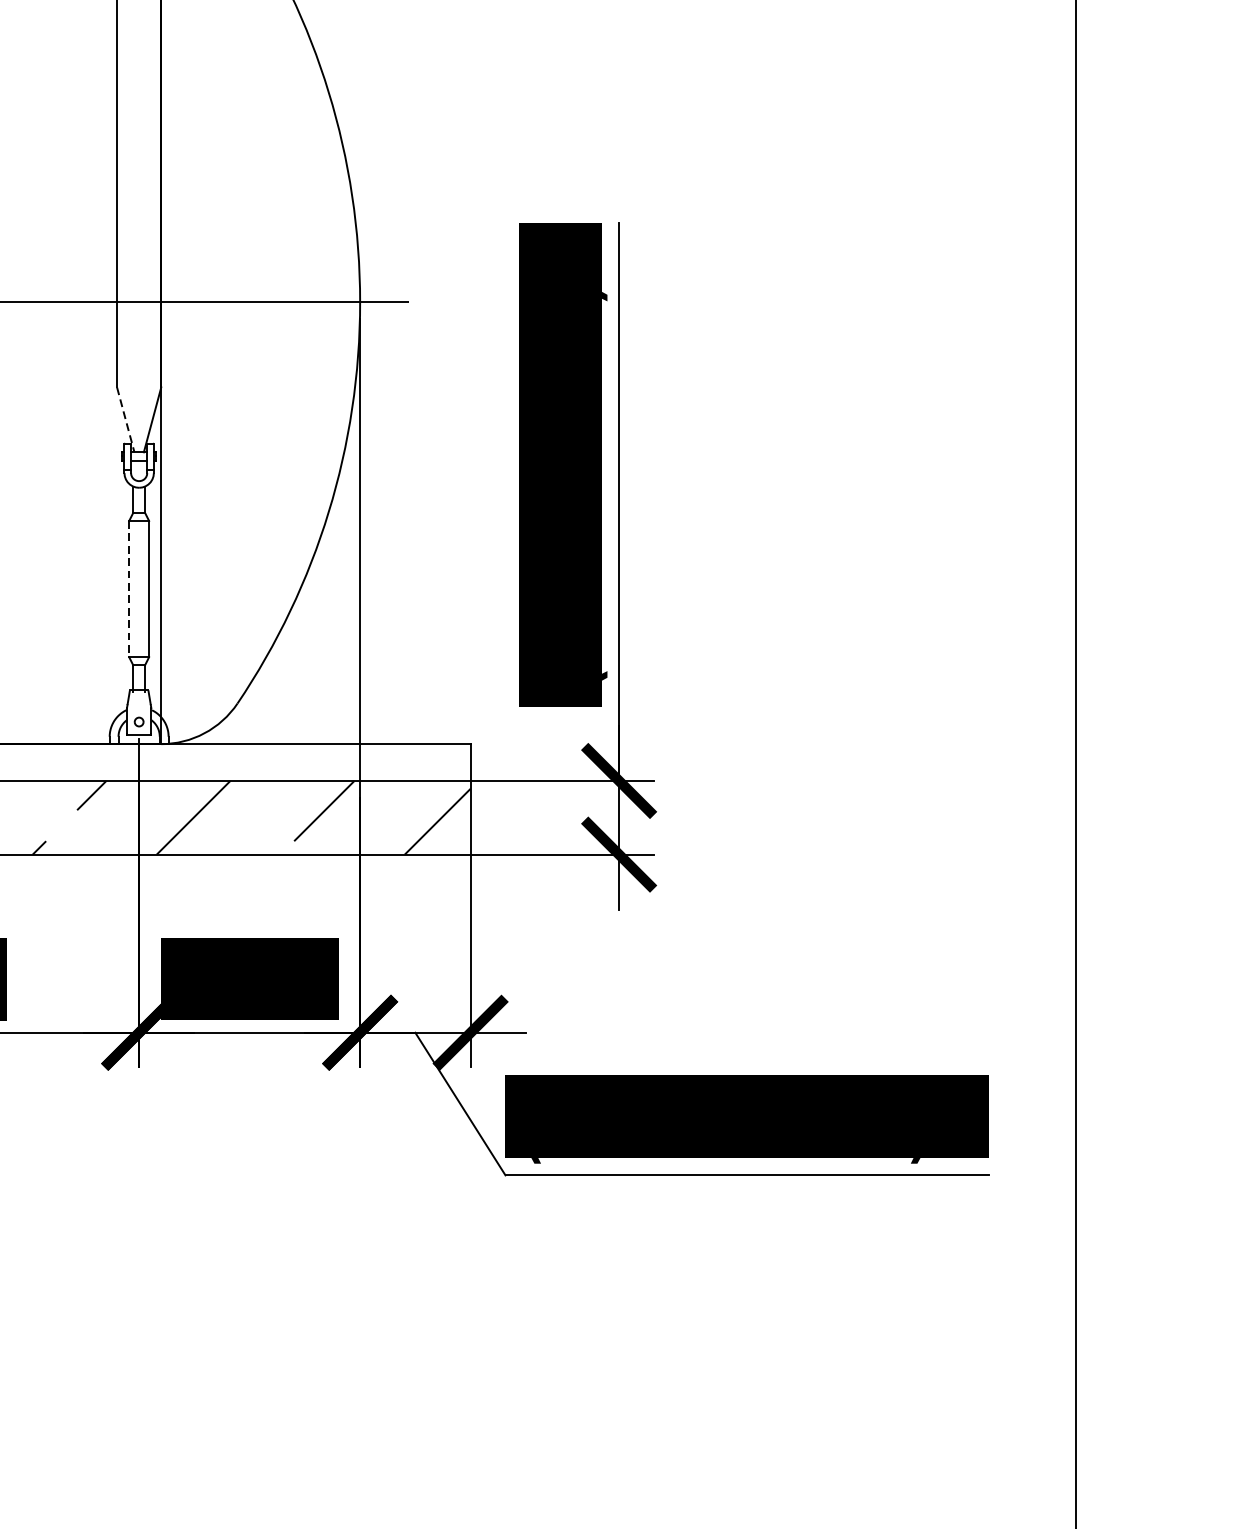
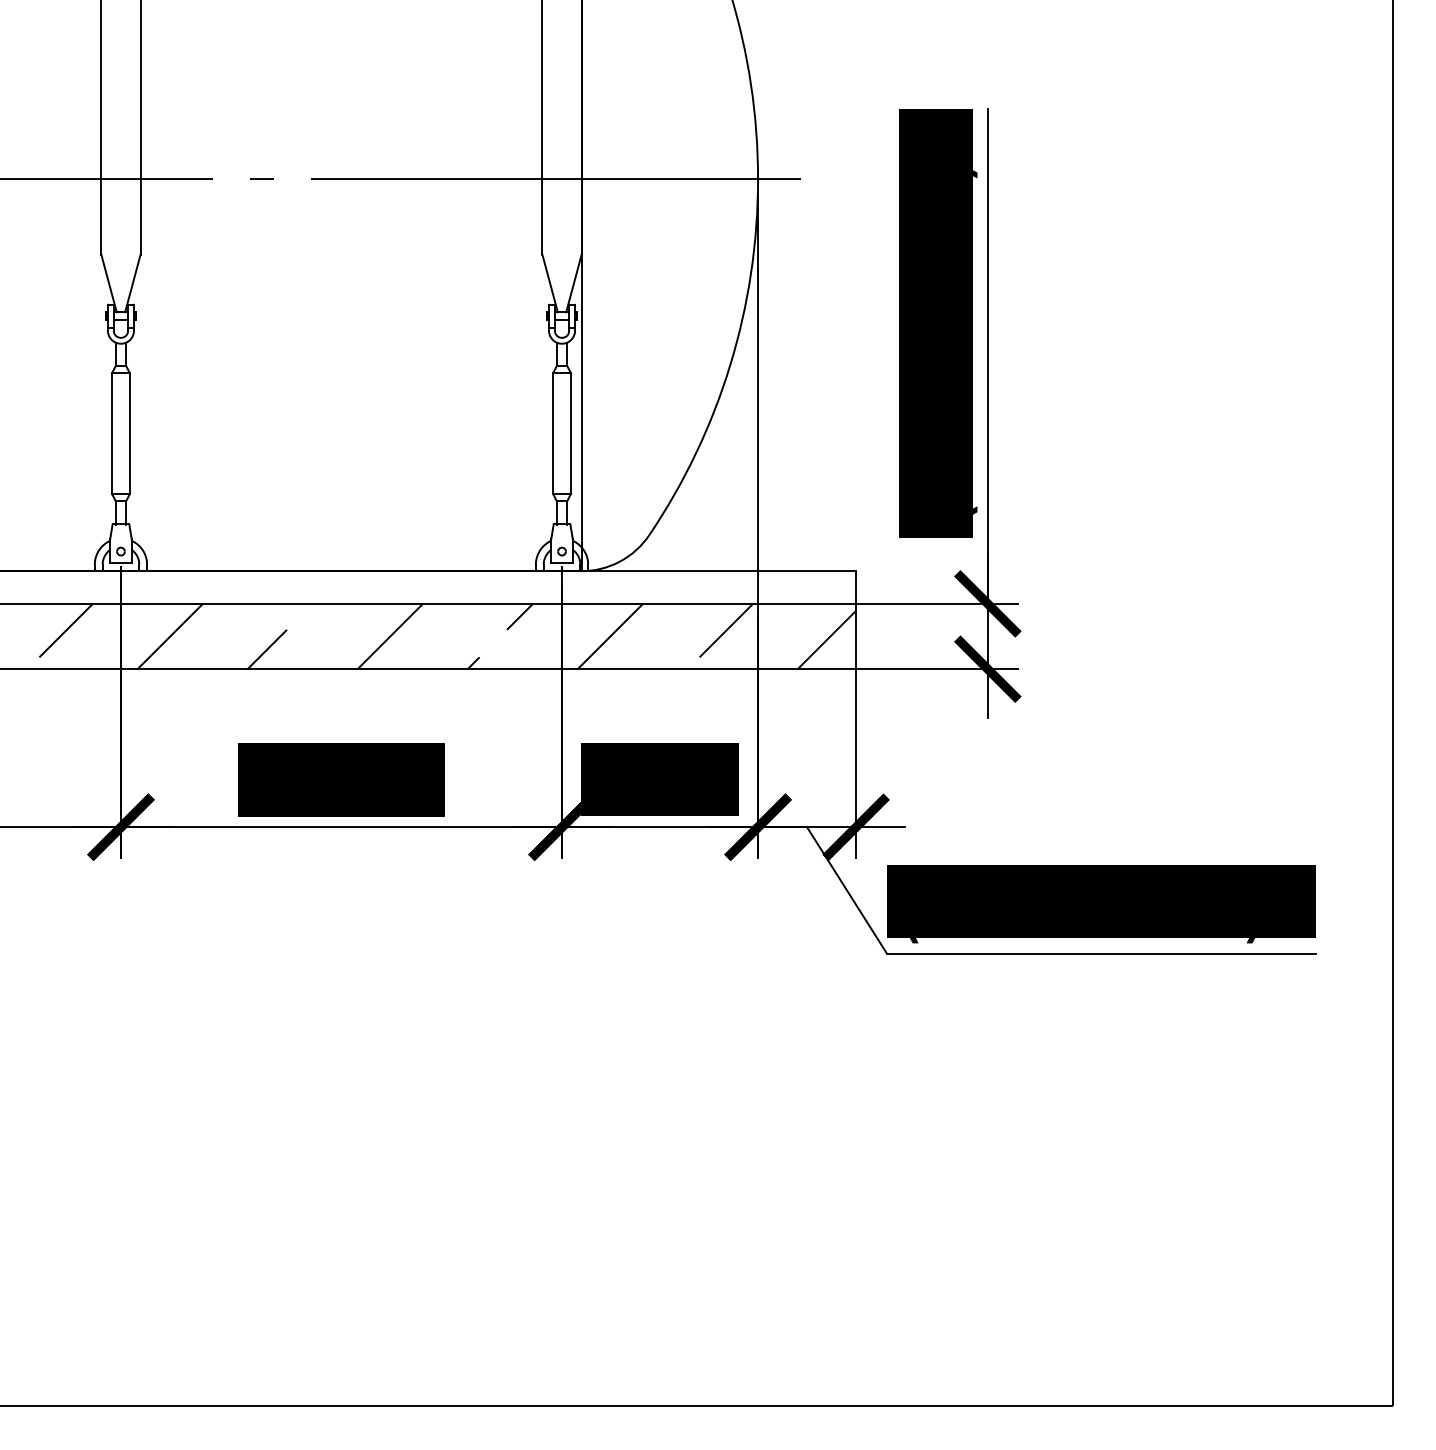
line: (126, 419) -> (550, 283), dashed -> solid
line: (129, 590) -> (553, 434), dashed -> solid

